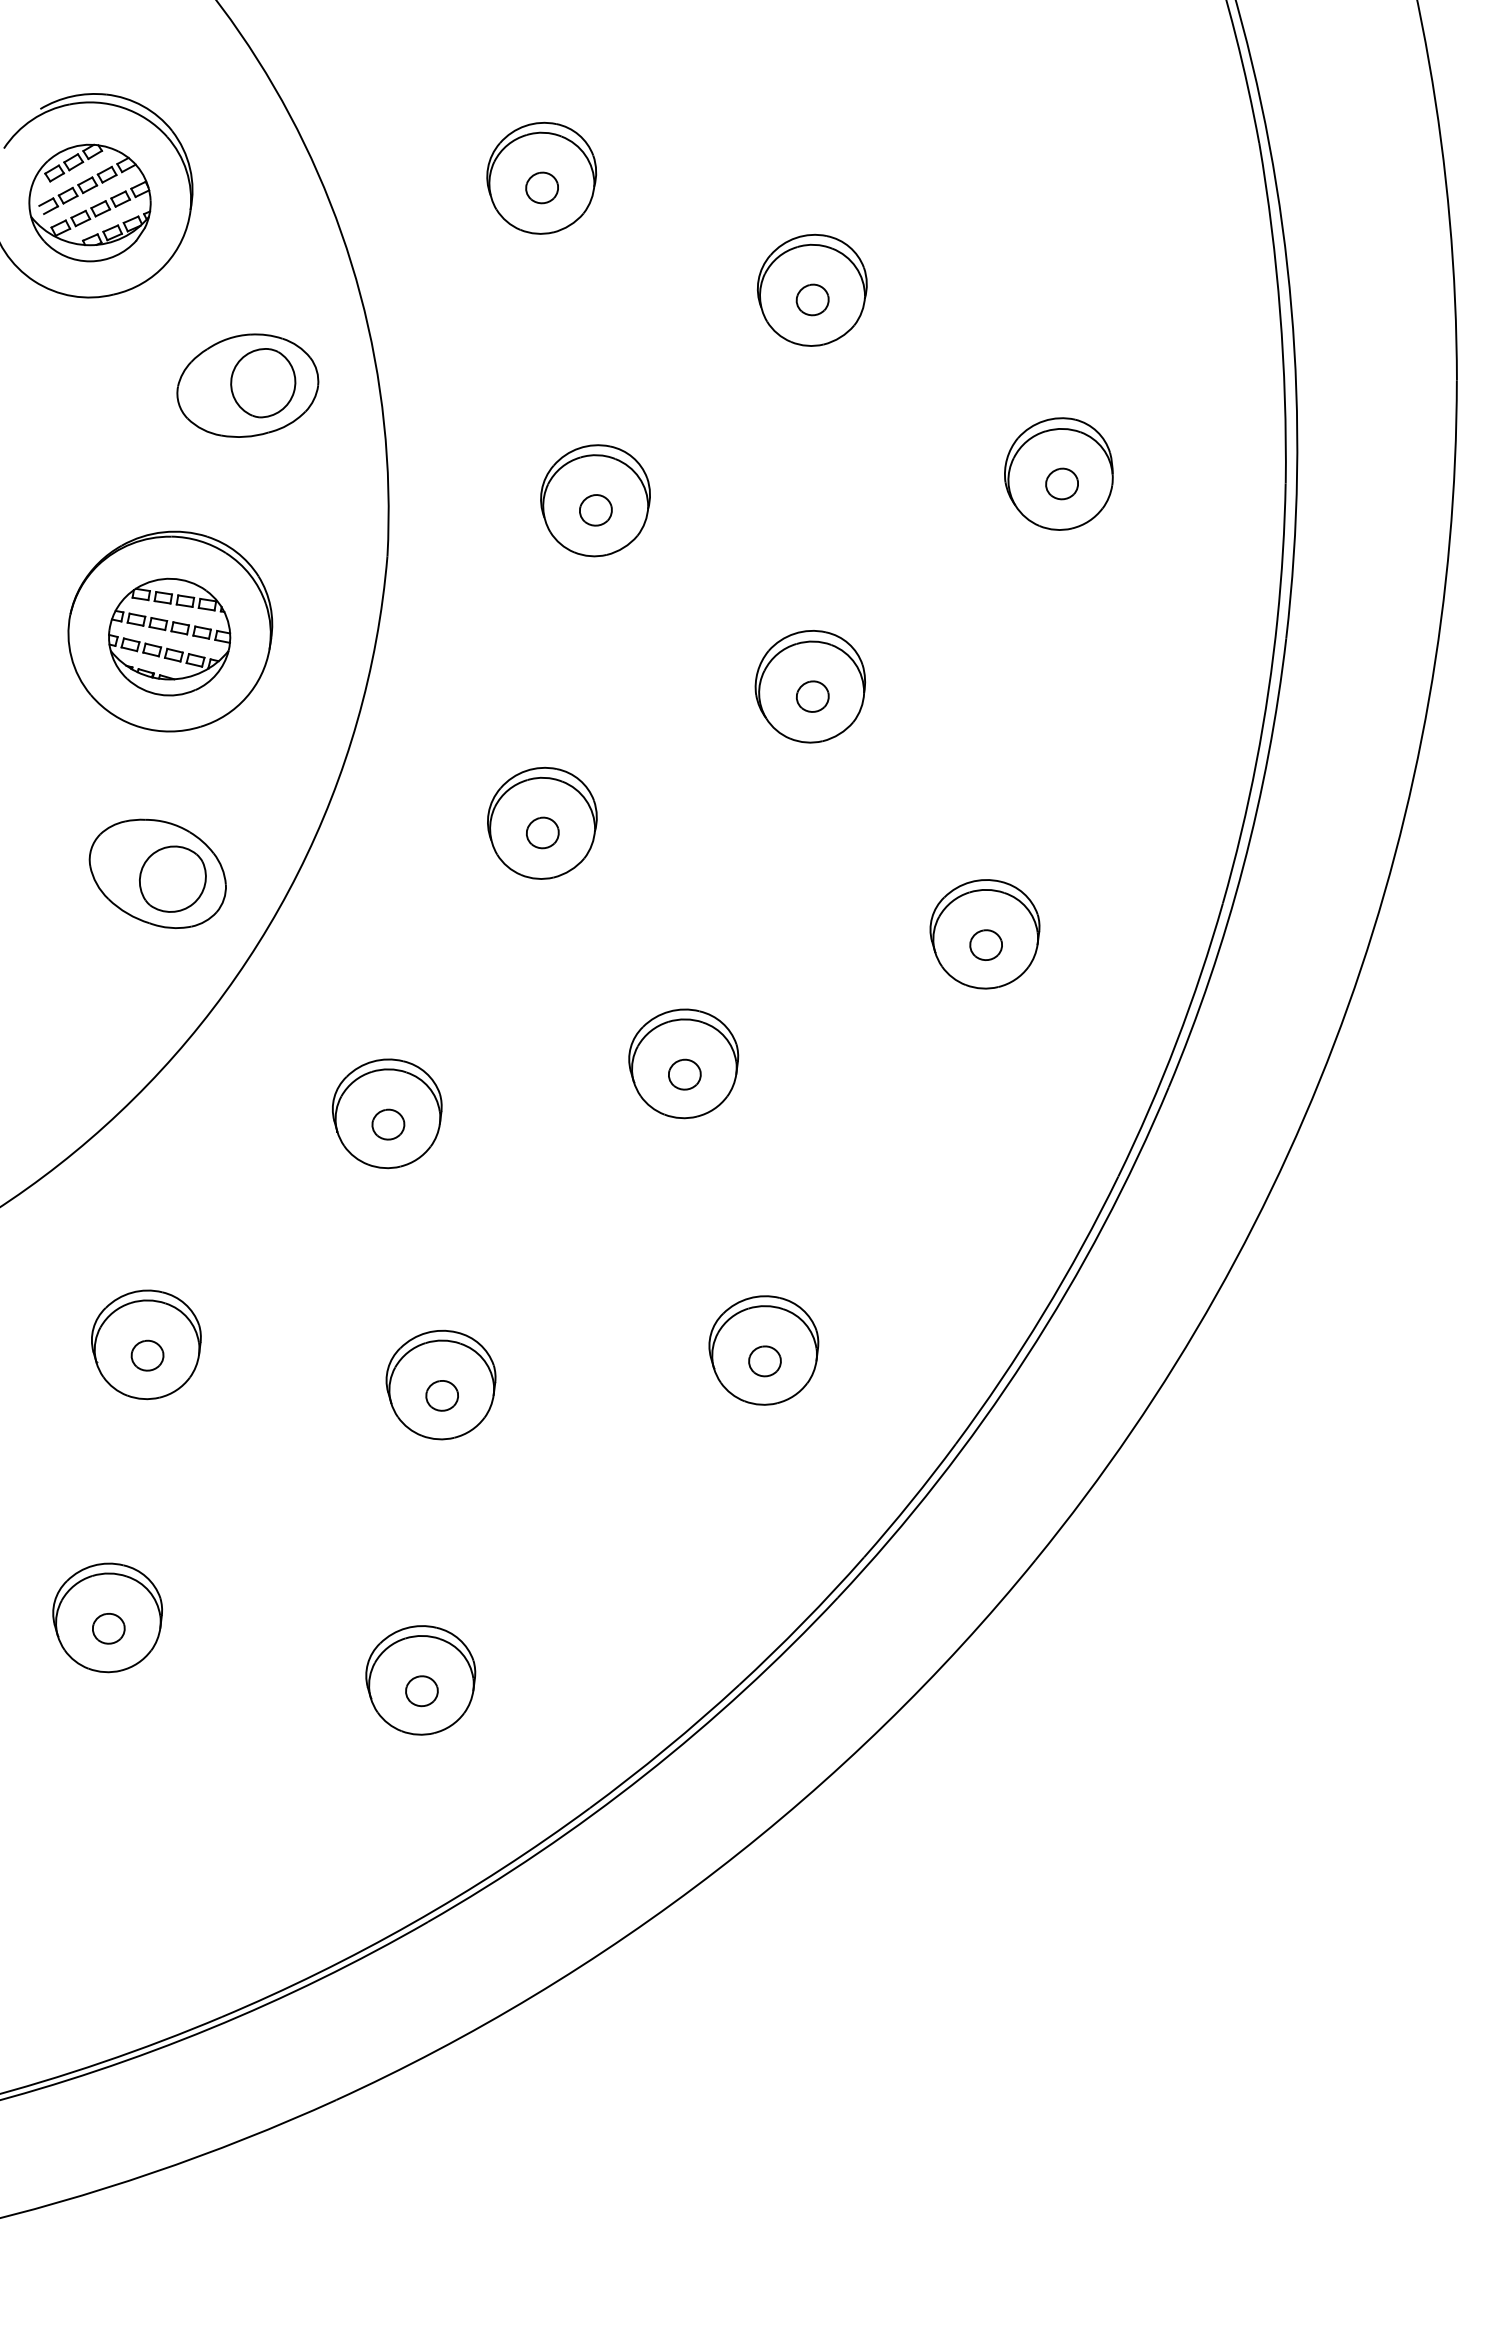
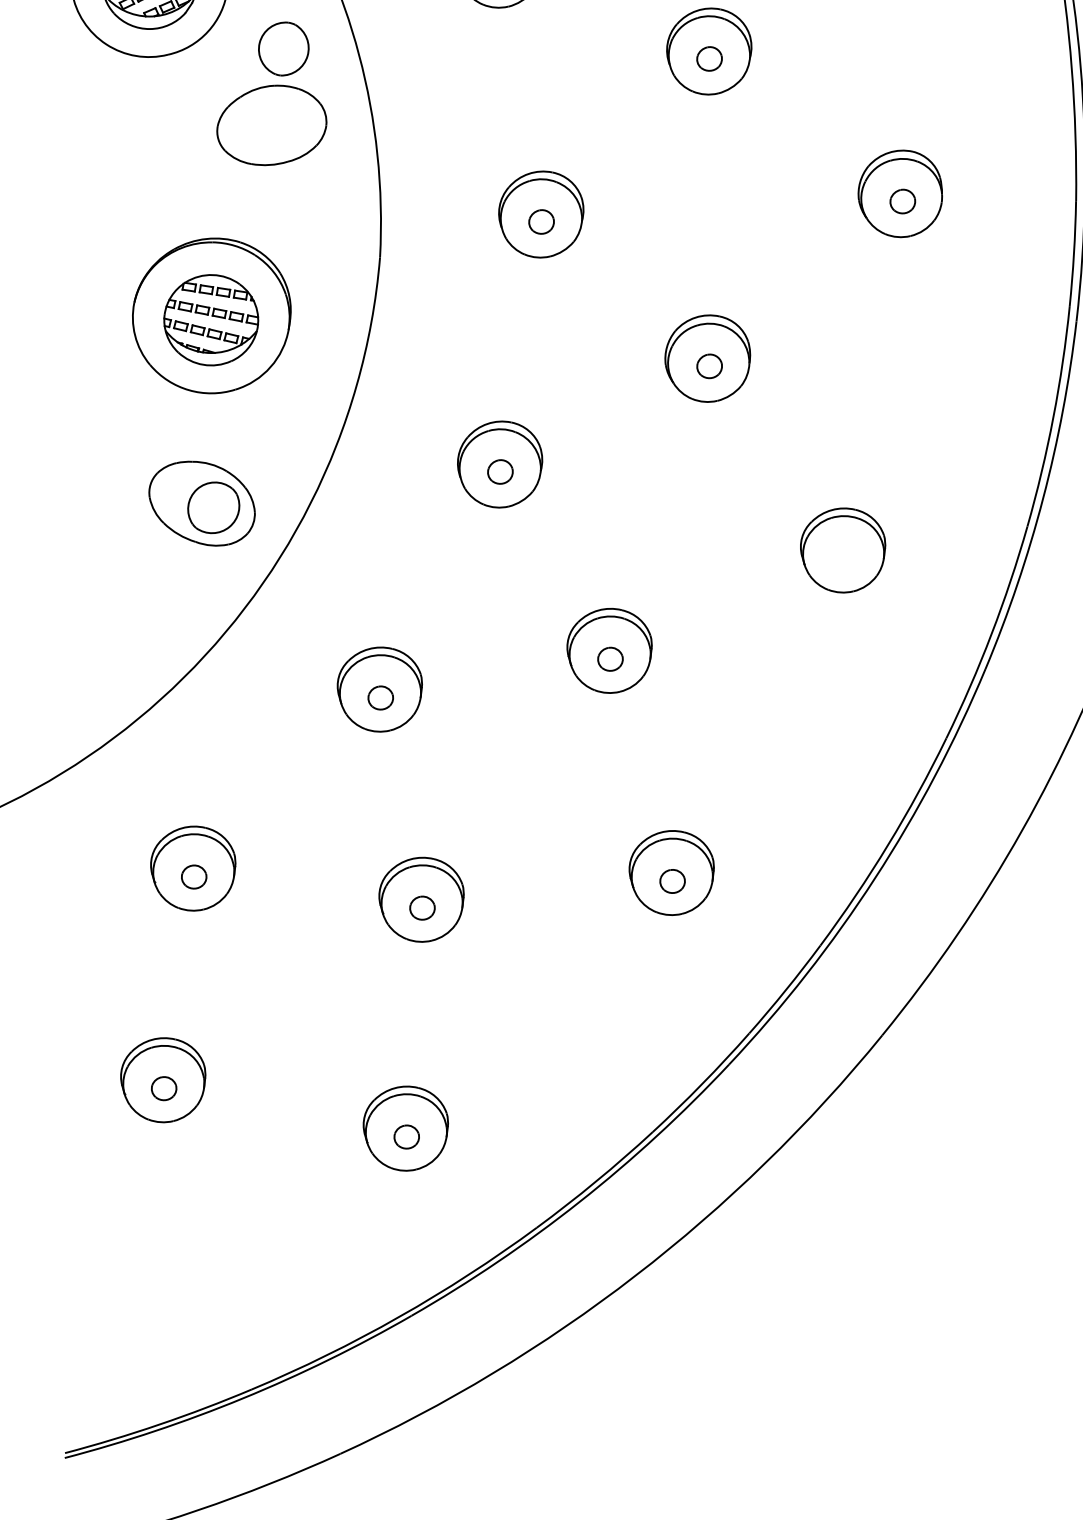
part: (263, 383) -> (284, 49), moved
part: (985, 944) -> (843, 558), removed

